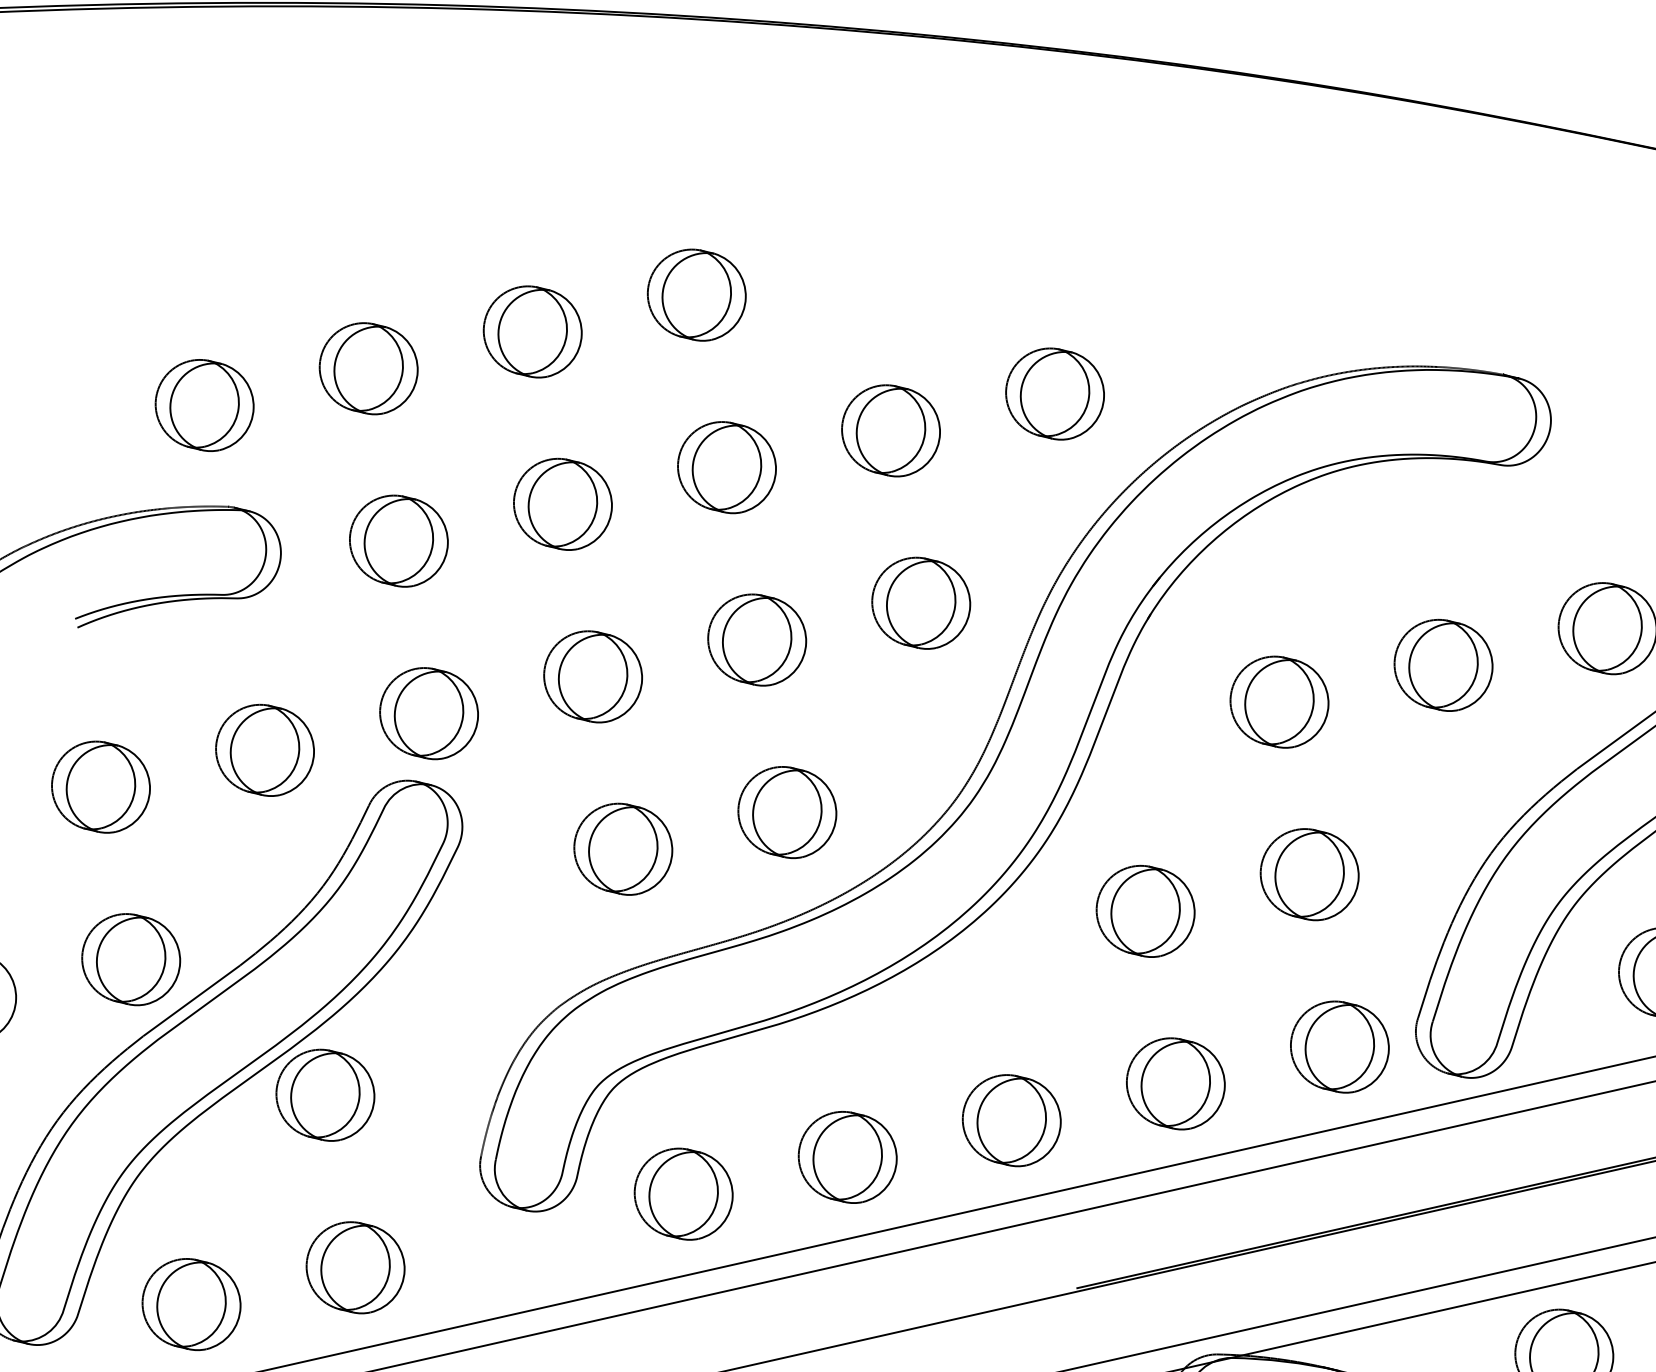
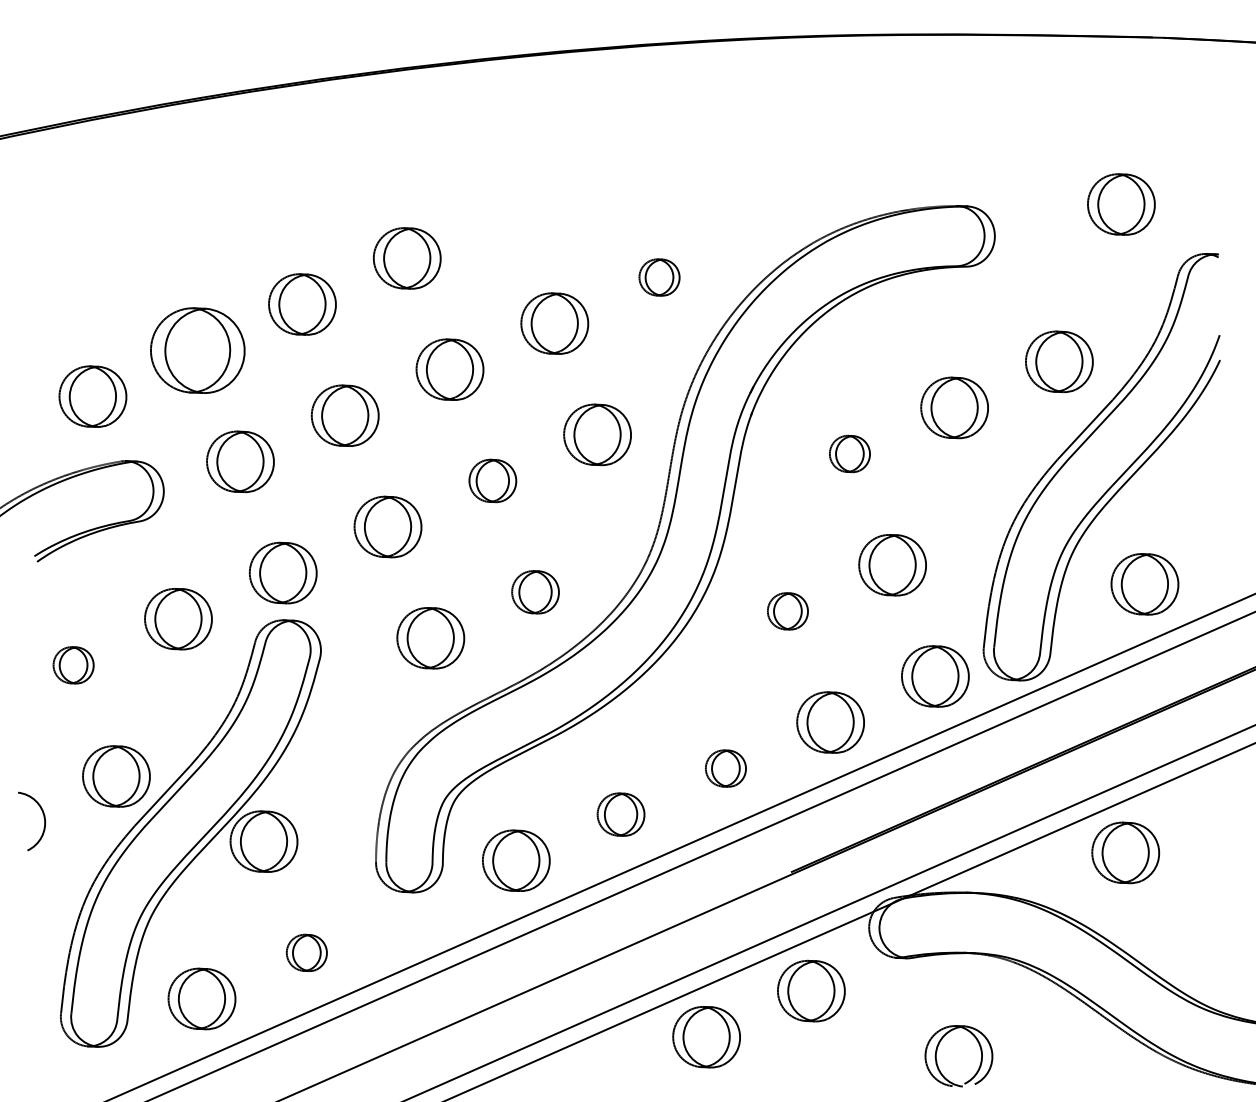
part: (368, 368) -> (197, 350), size x1.4
part: (1055, 393) -> (659, 277), size x0.6
part: (756, 639) -> (492, 480), size x0.7
part: (1279, 701) -> (849, 453), size x0.6
part: (100, 787) -> (73, 665), size x0.6
part: (787, 812) -> (535, 592), size x0.7
part: (1145, 911) -> (787, 611), size x0.6
part: (1011, 1120) -> (725, 768), size x0.6
part: (846, 1156) -> (620, 814), size x0.7
part: (355, 1266) -> (306, 952), size x0.6

